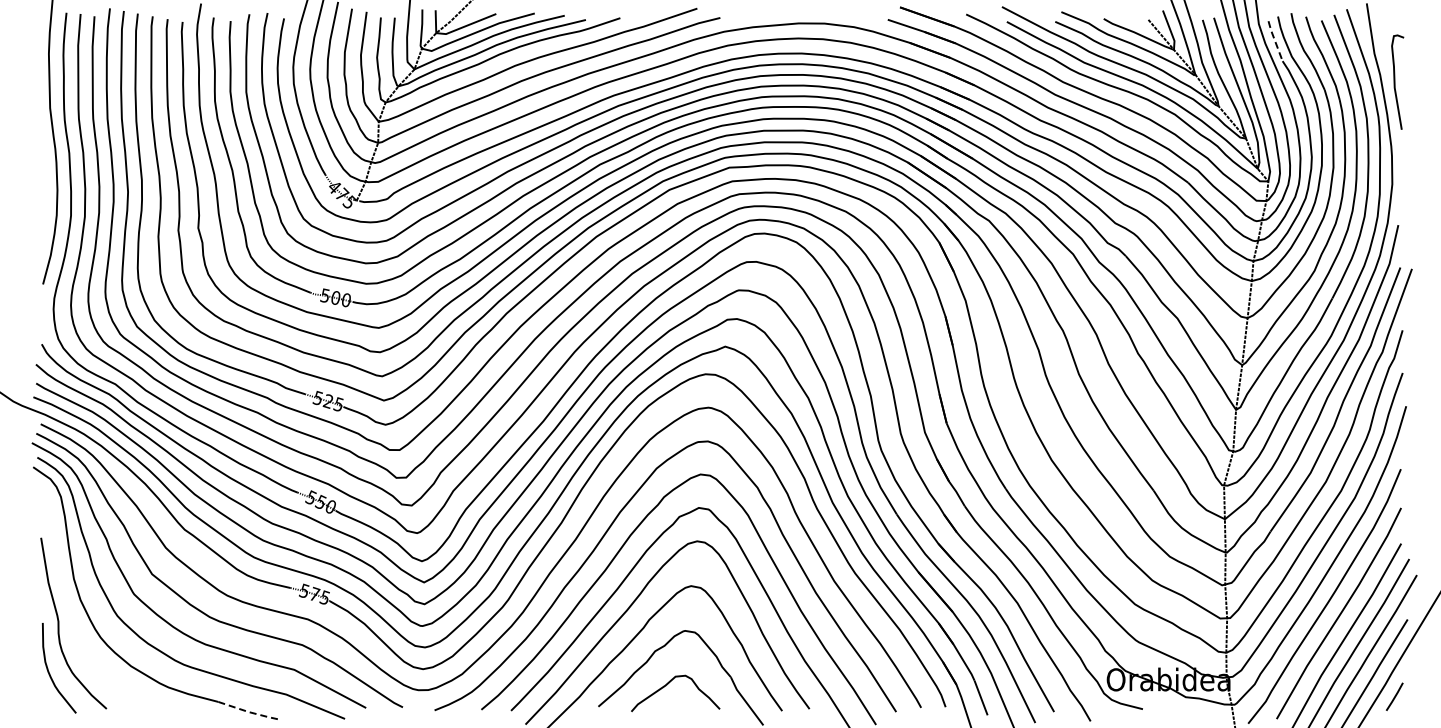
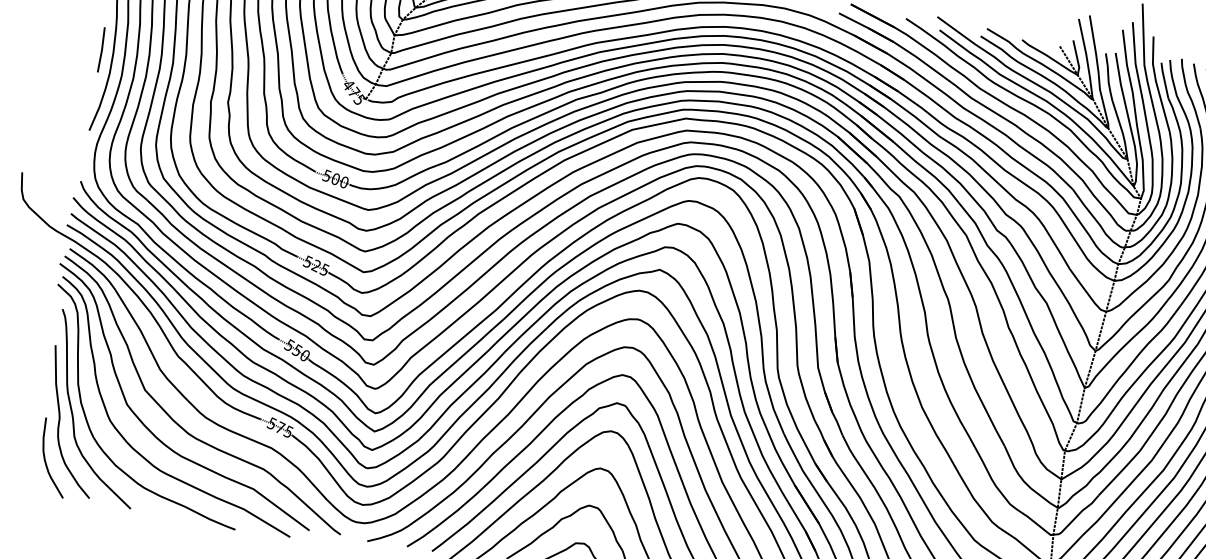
line: (1275, 40) -> (1164, 79), dashed -> solid
line: (42, 188) -> (101, 49), added
curve: (73, 614) -> (73, 414), added
line: (248, 712) -> (209, 519), dashed -> solid

